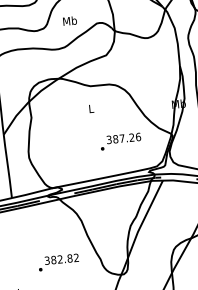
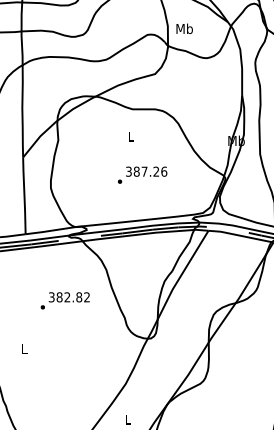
text: (69, 20) -> (184, 28), moved
text: (120, 141) -> (142, 174), moved
text: (58, 262) -> (64, 300), moved

